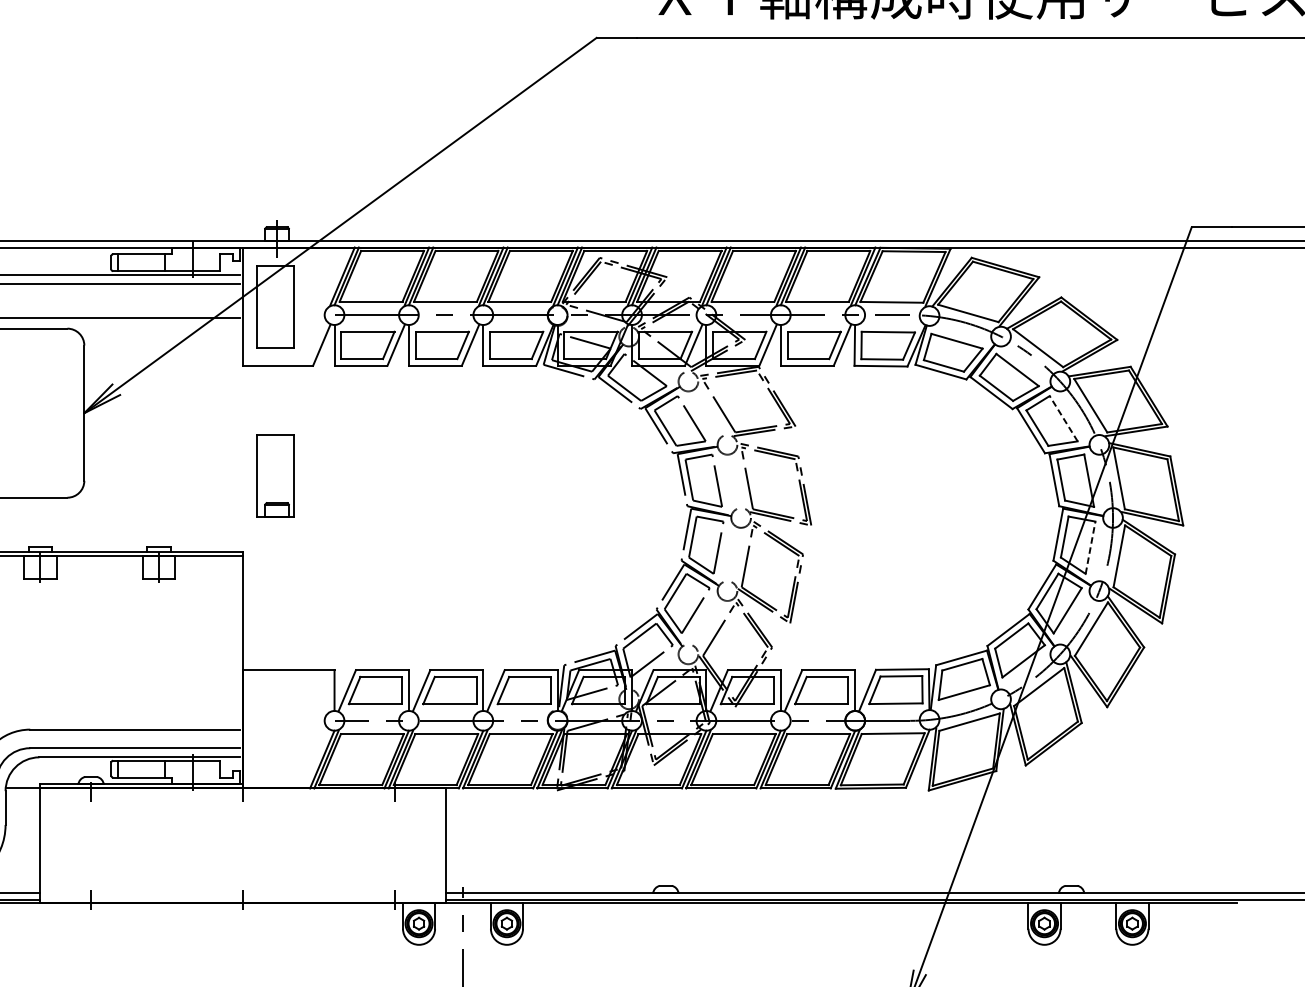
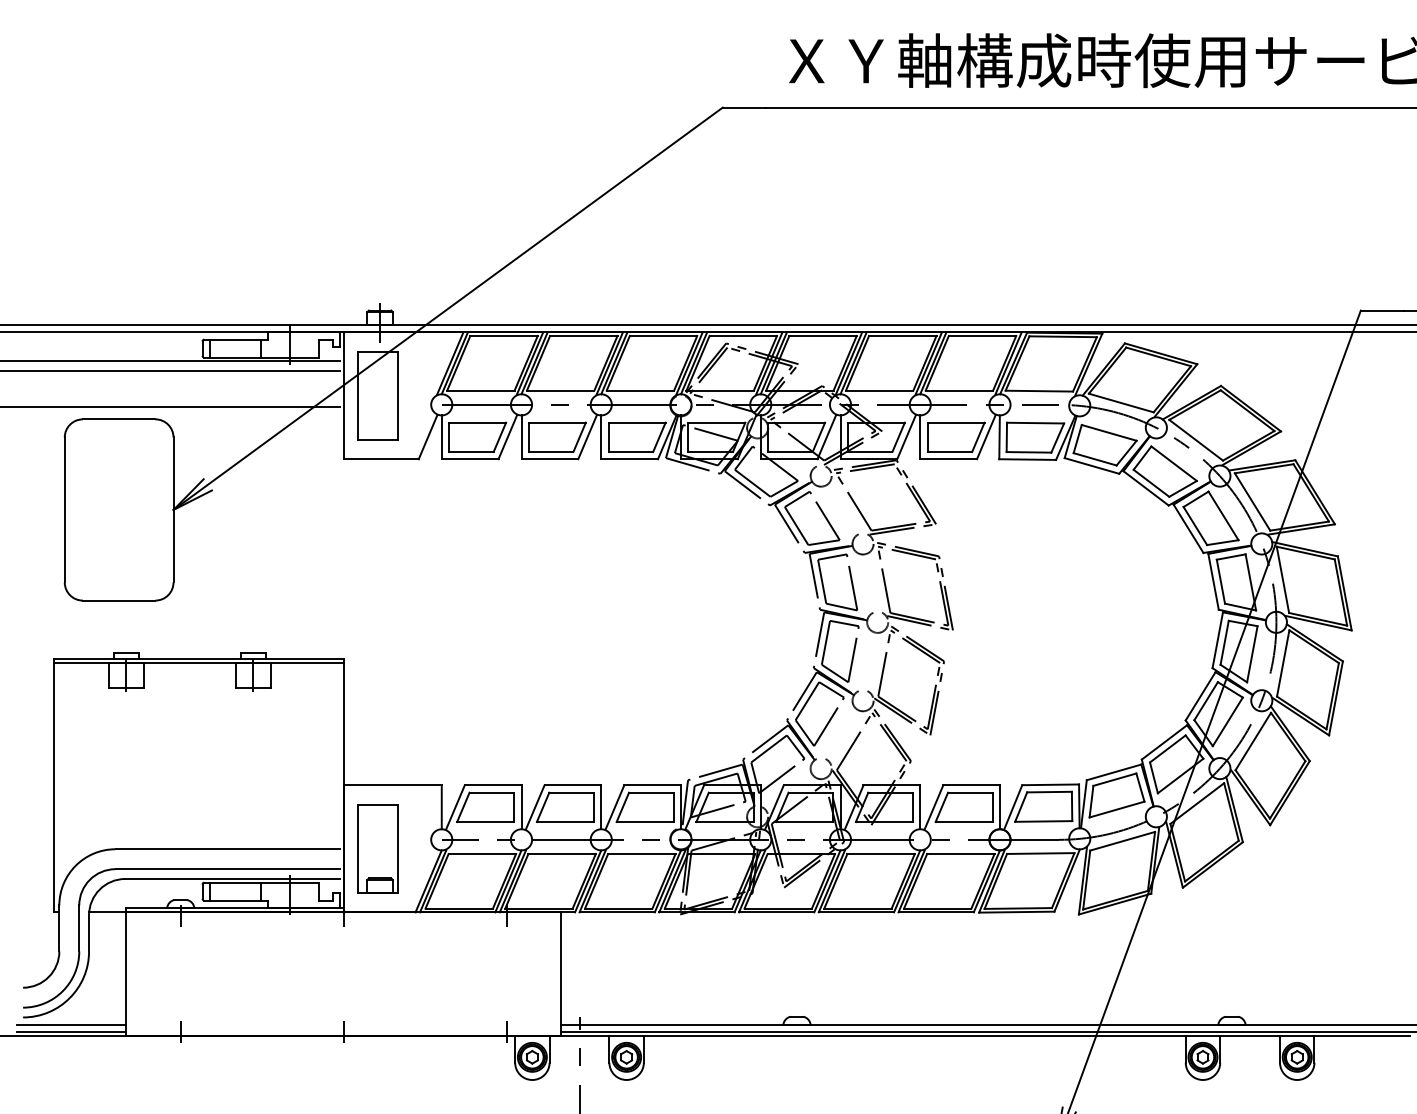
line: (1063, 418) -> (1223, 515), dashed -> solid
part: (274, 475) -> (377, 848), moved
line: (1090, 547) -> (1252, 654), dashed -> solid

